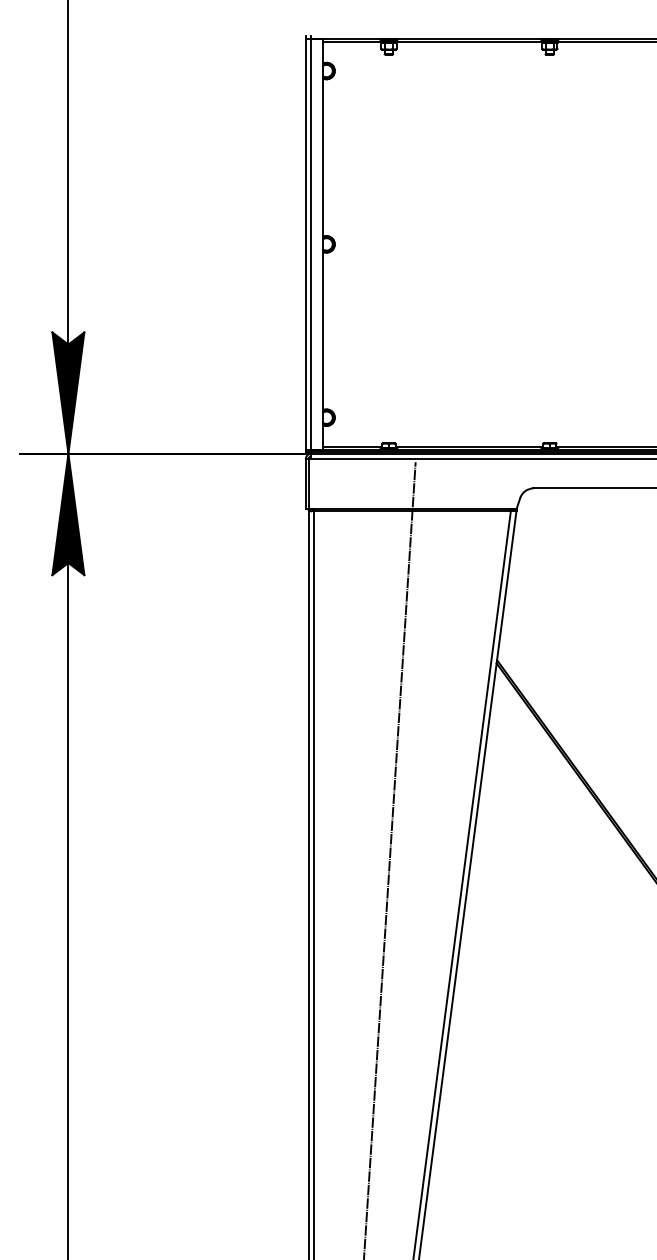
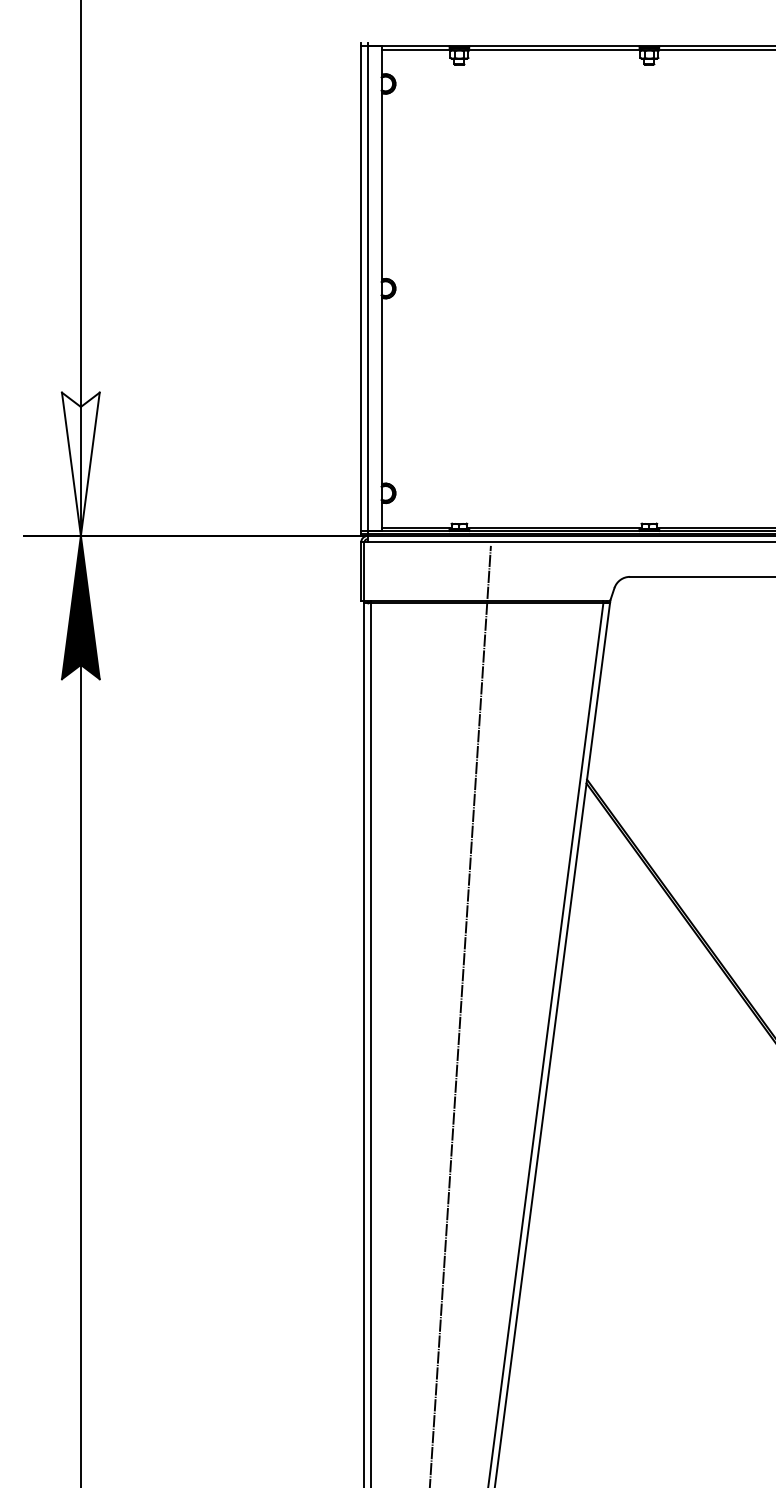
fill: (68, 392) -> (80, 463), removed

